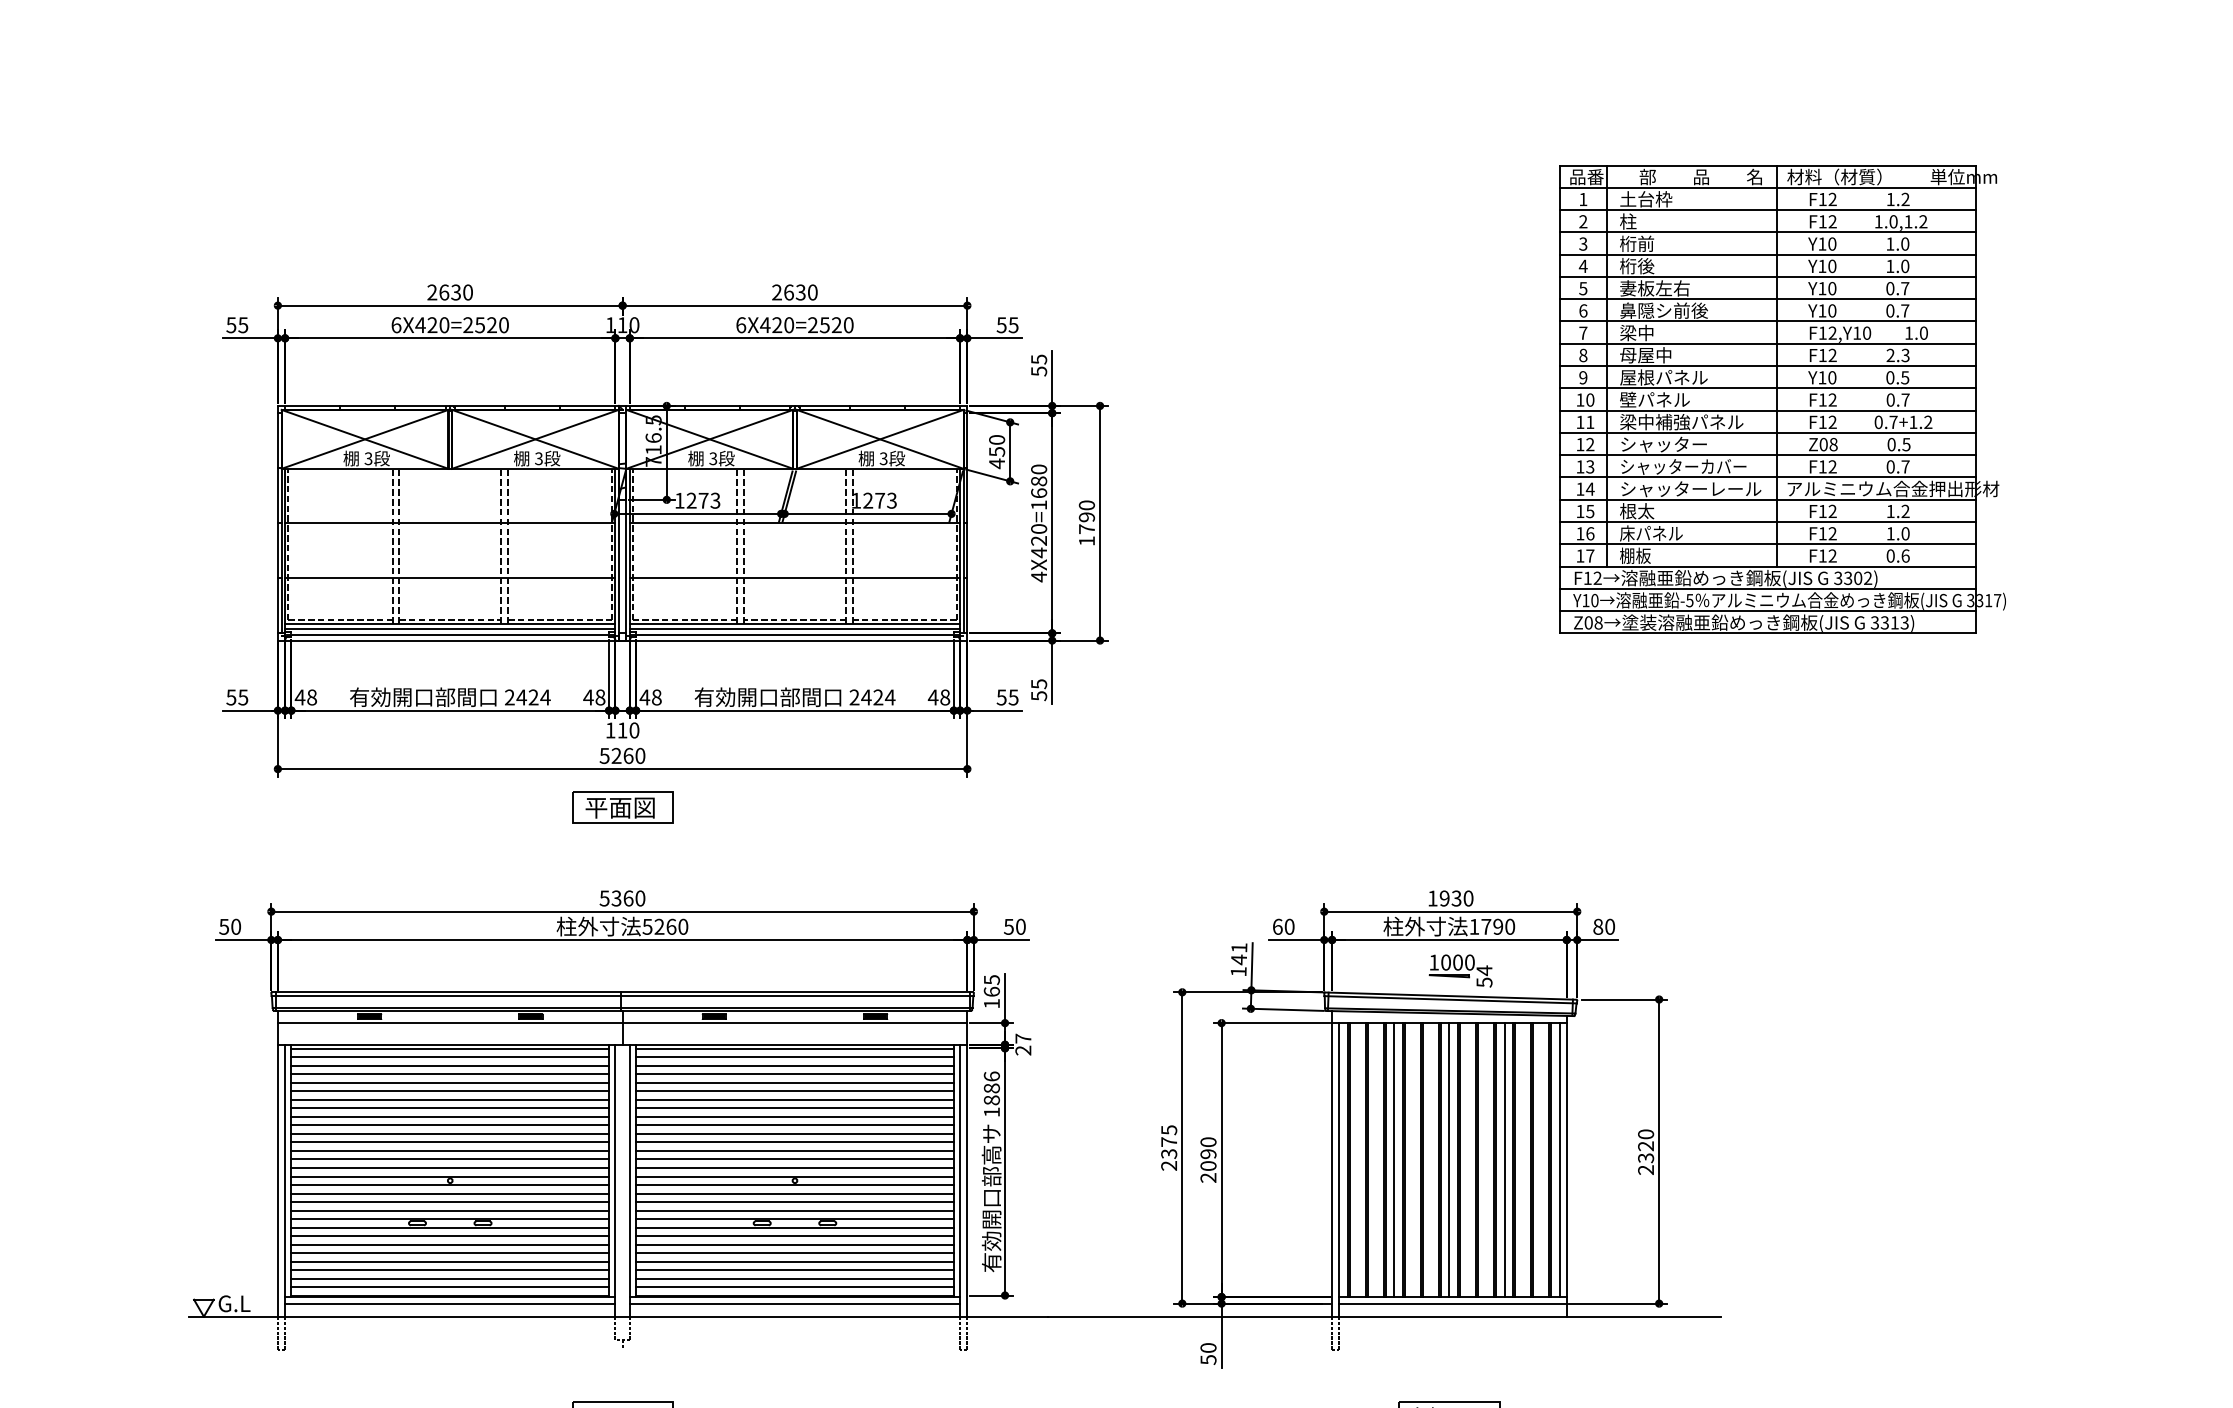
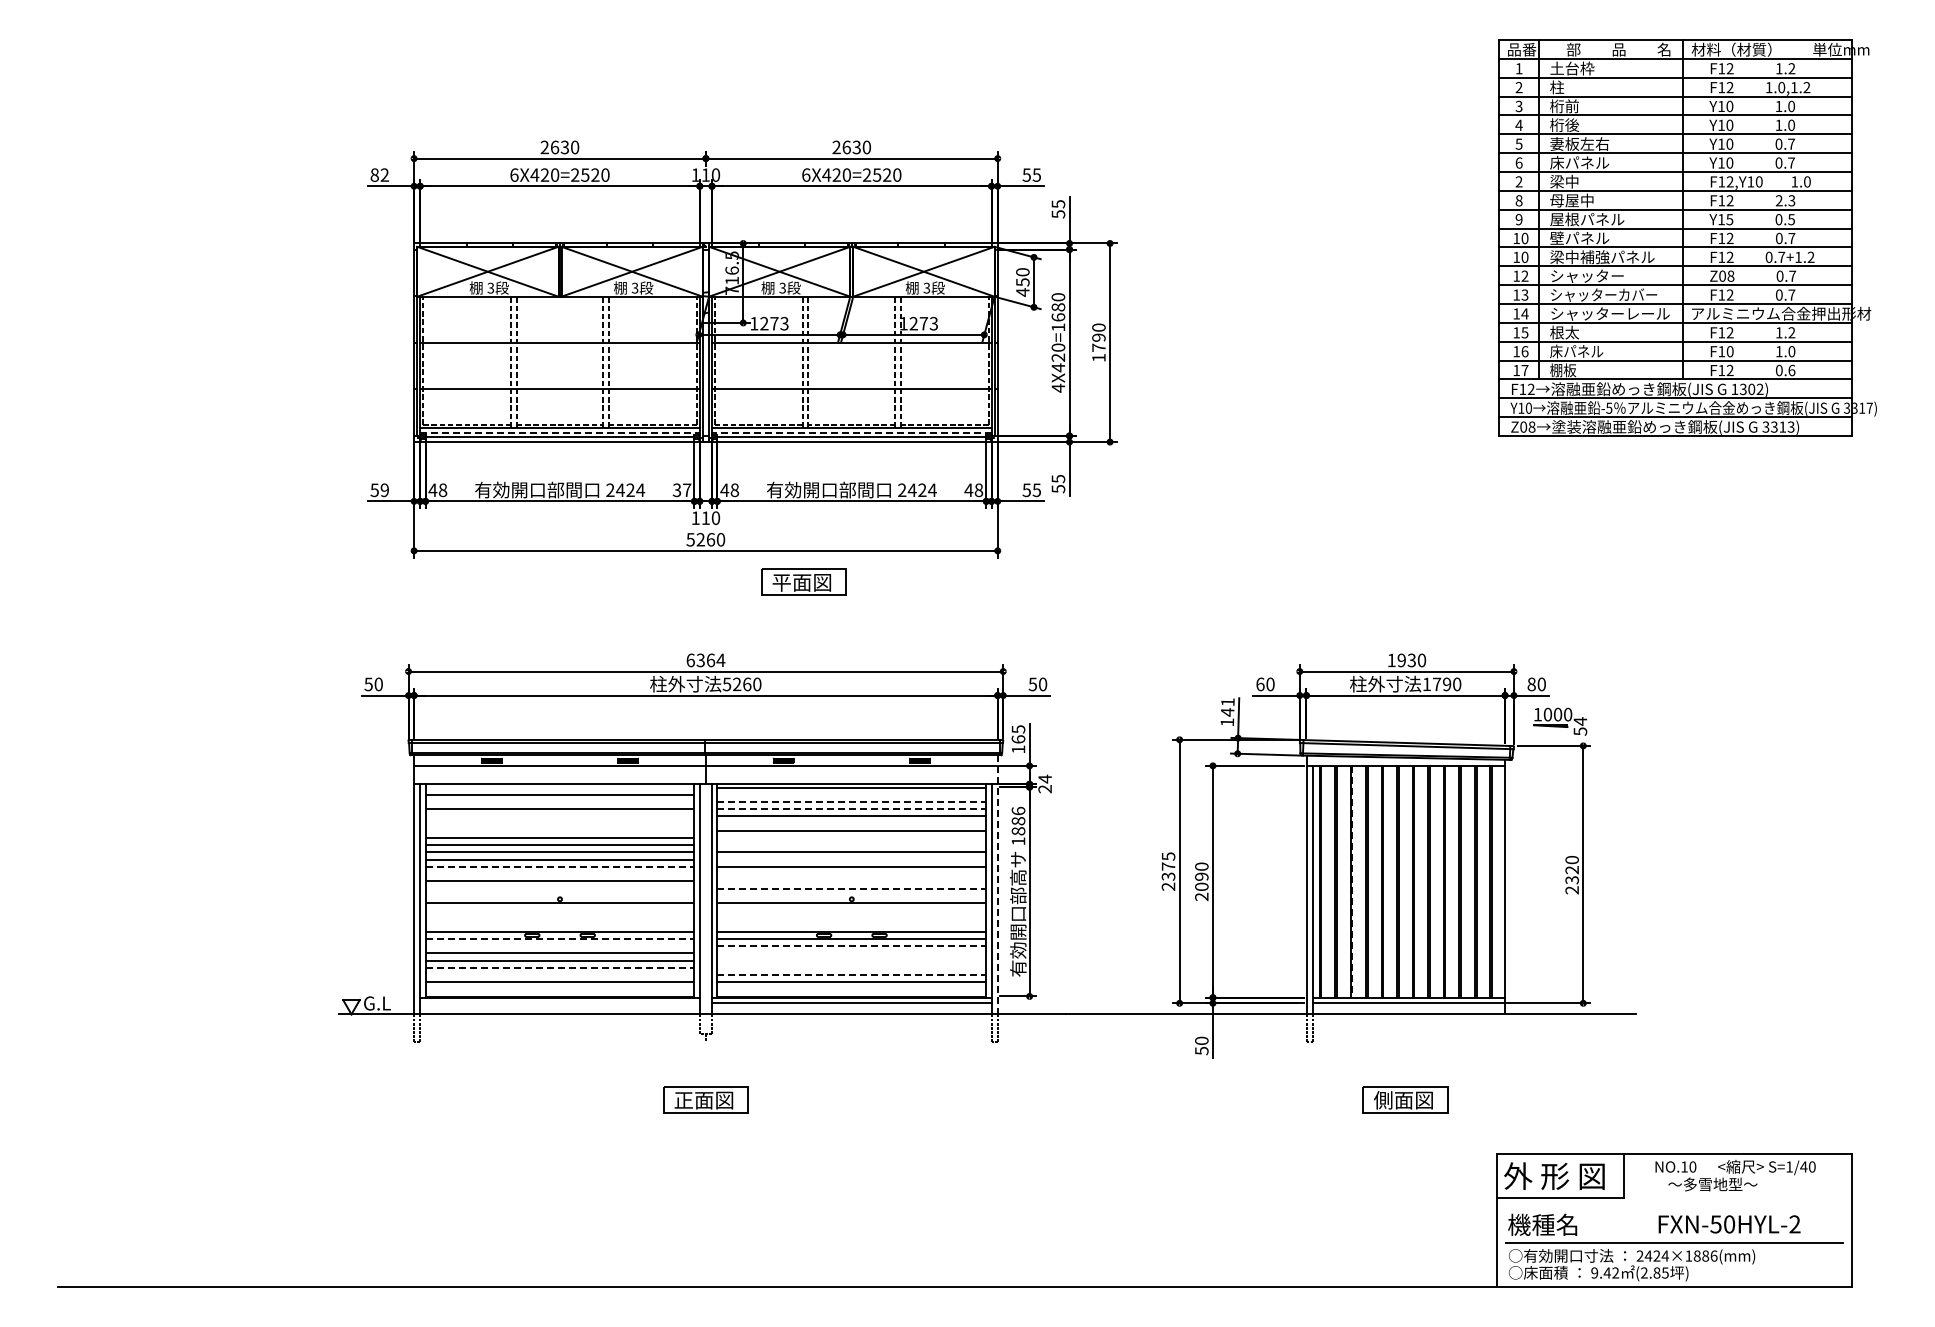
text: (1664, 310) -> (1587, 162), 鼻隠シ前後 -> 床パネル
text: (237, 324) -> (379, 174), 55 -> 82
text: (1582, 332) -> (1518, 181), 7 -> 2
text: (1831, 377) -> (1729, 219), Y10 -> Y15
text: (1589, 421) -> (1524, 256), 11 -> 10
text: (1906, 443) -> (1792, 275), 0.5 -> 0.7
text: (1831, 533) -> (1729, 351), F12 -> F10
text: (1837, 578) -> (1734, 389), 3302) -> 1302)
line: (450, 629) -> (560, 432), solid -> dashed
line: (794, 629) -> (851, 432), solid -> dashed
text: (242, 696) -> (384, 489), 55 -> 59
text: (593, 697) -> (681, 490), 48 -> 37
part: (622, 806) -> (803, 581), moved
text: (622, 898) -> (705, 660), 5360 -> 6364
part: (1460, 970) -> (1560, 721), moved
text: (1022, 1038) -> (1044, 778), 27 -> 24
line: (449, 1048) -> (559, 787), removed
line: (794, 1056) -> (851, 794), removed
line: (449, 1065) -> (559, 801), removed
line: (795, 1065) -> (852, 801), solid -> dashed
line: (795, 1074) -> (852, 809), solid -> dashed
line: (449, 1082) -> (559, 816), removed
line: (449, 1091) -> (559, 823), removed
line: (794, 1091) -> (851, 823), removed
line: (449, 1099) -> (559, 830), removed
line: (794, 1108) -> (851, 838), removed
line: (794, 1117) -> (851, 845), removed
line: (794, 1133) -> (851, 859), removed
line: (450, 1141) -> (560, 866), solid -> dashed
line: (449, 1151) -> (559, 874), removed
line: (794, 1151) -> (851, 874), removed
line: (794, 1159) -> (851, 881), removed
line: (1386, 1159) -> (1352, 881), solid -> dashed
line: (1394, 1159) -> (1359, 881), removed
line: (1449, 1159) -> (1405, 881), removed
line: (1504, 1159) -> (1452, 881), removed
line: (1560, 1159) -> (1499, 881), removed
line: (967, 1164) -> (997, 885), solid -> dashed
line: (449, 1167) -> (559, 888), removed
line: (795, 1167) -> (852, 888), solid -> dashed
line: (449, 1176) -> (559, 895), removed
line: (794, 1176) -> (851, 895), removed
line: (449, 1193) -> (559, 910), removed
line: (794, 1193) -> (851, 910), removed
line: (449, 1202) -> (559, 917), removed
line: (794, 1202) -> (851, 917), removed
line: (449, 1210) -> (559, 924), removed
line: (794, 1210) -> (851, 924), removed
line: (450, 1227) -> (560, 938), solid -> dashed
line: (449, 1236) -> (559, 946), removed
line: (795, 1236) -> (852, 946), solid -> dashed
line: (794, 1244) -> (851, 953), removed
line: (794, 1253) -> (851, 960), removed
line: (450, 1261) -> (560, 967), solid -> dashed
line: (794, 1261) -> (851, 967), removed
line: (449, 1270) -> (559, 975), removed
line: (795, 1270) -> (852, 975), solid -> dashed
line: (449, 1287) -> (559, 989), removed
line: (794, 1287) -> (851, 989), removed
line: (449, 1303) -> (559, 1003), removed

